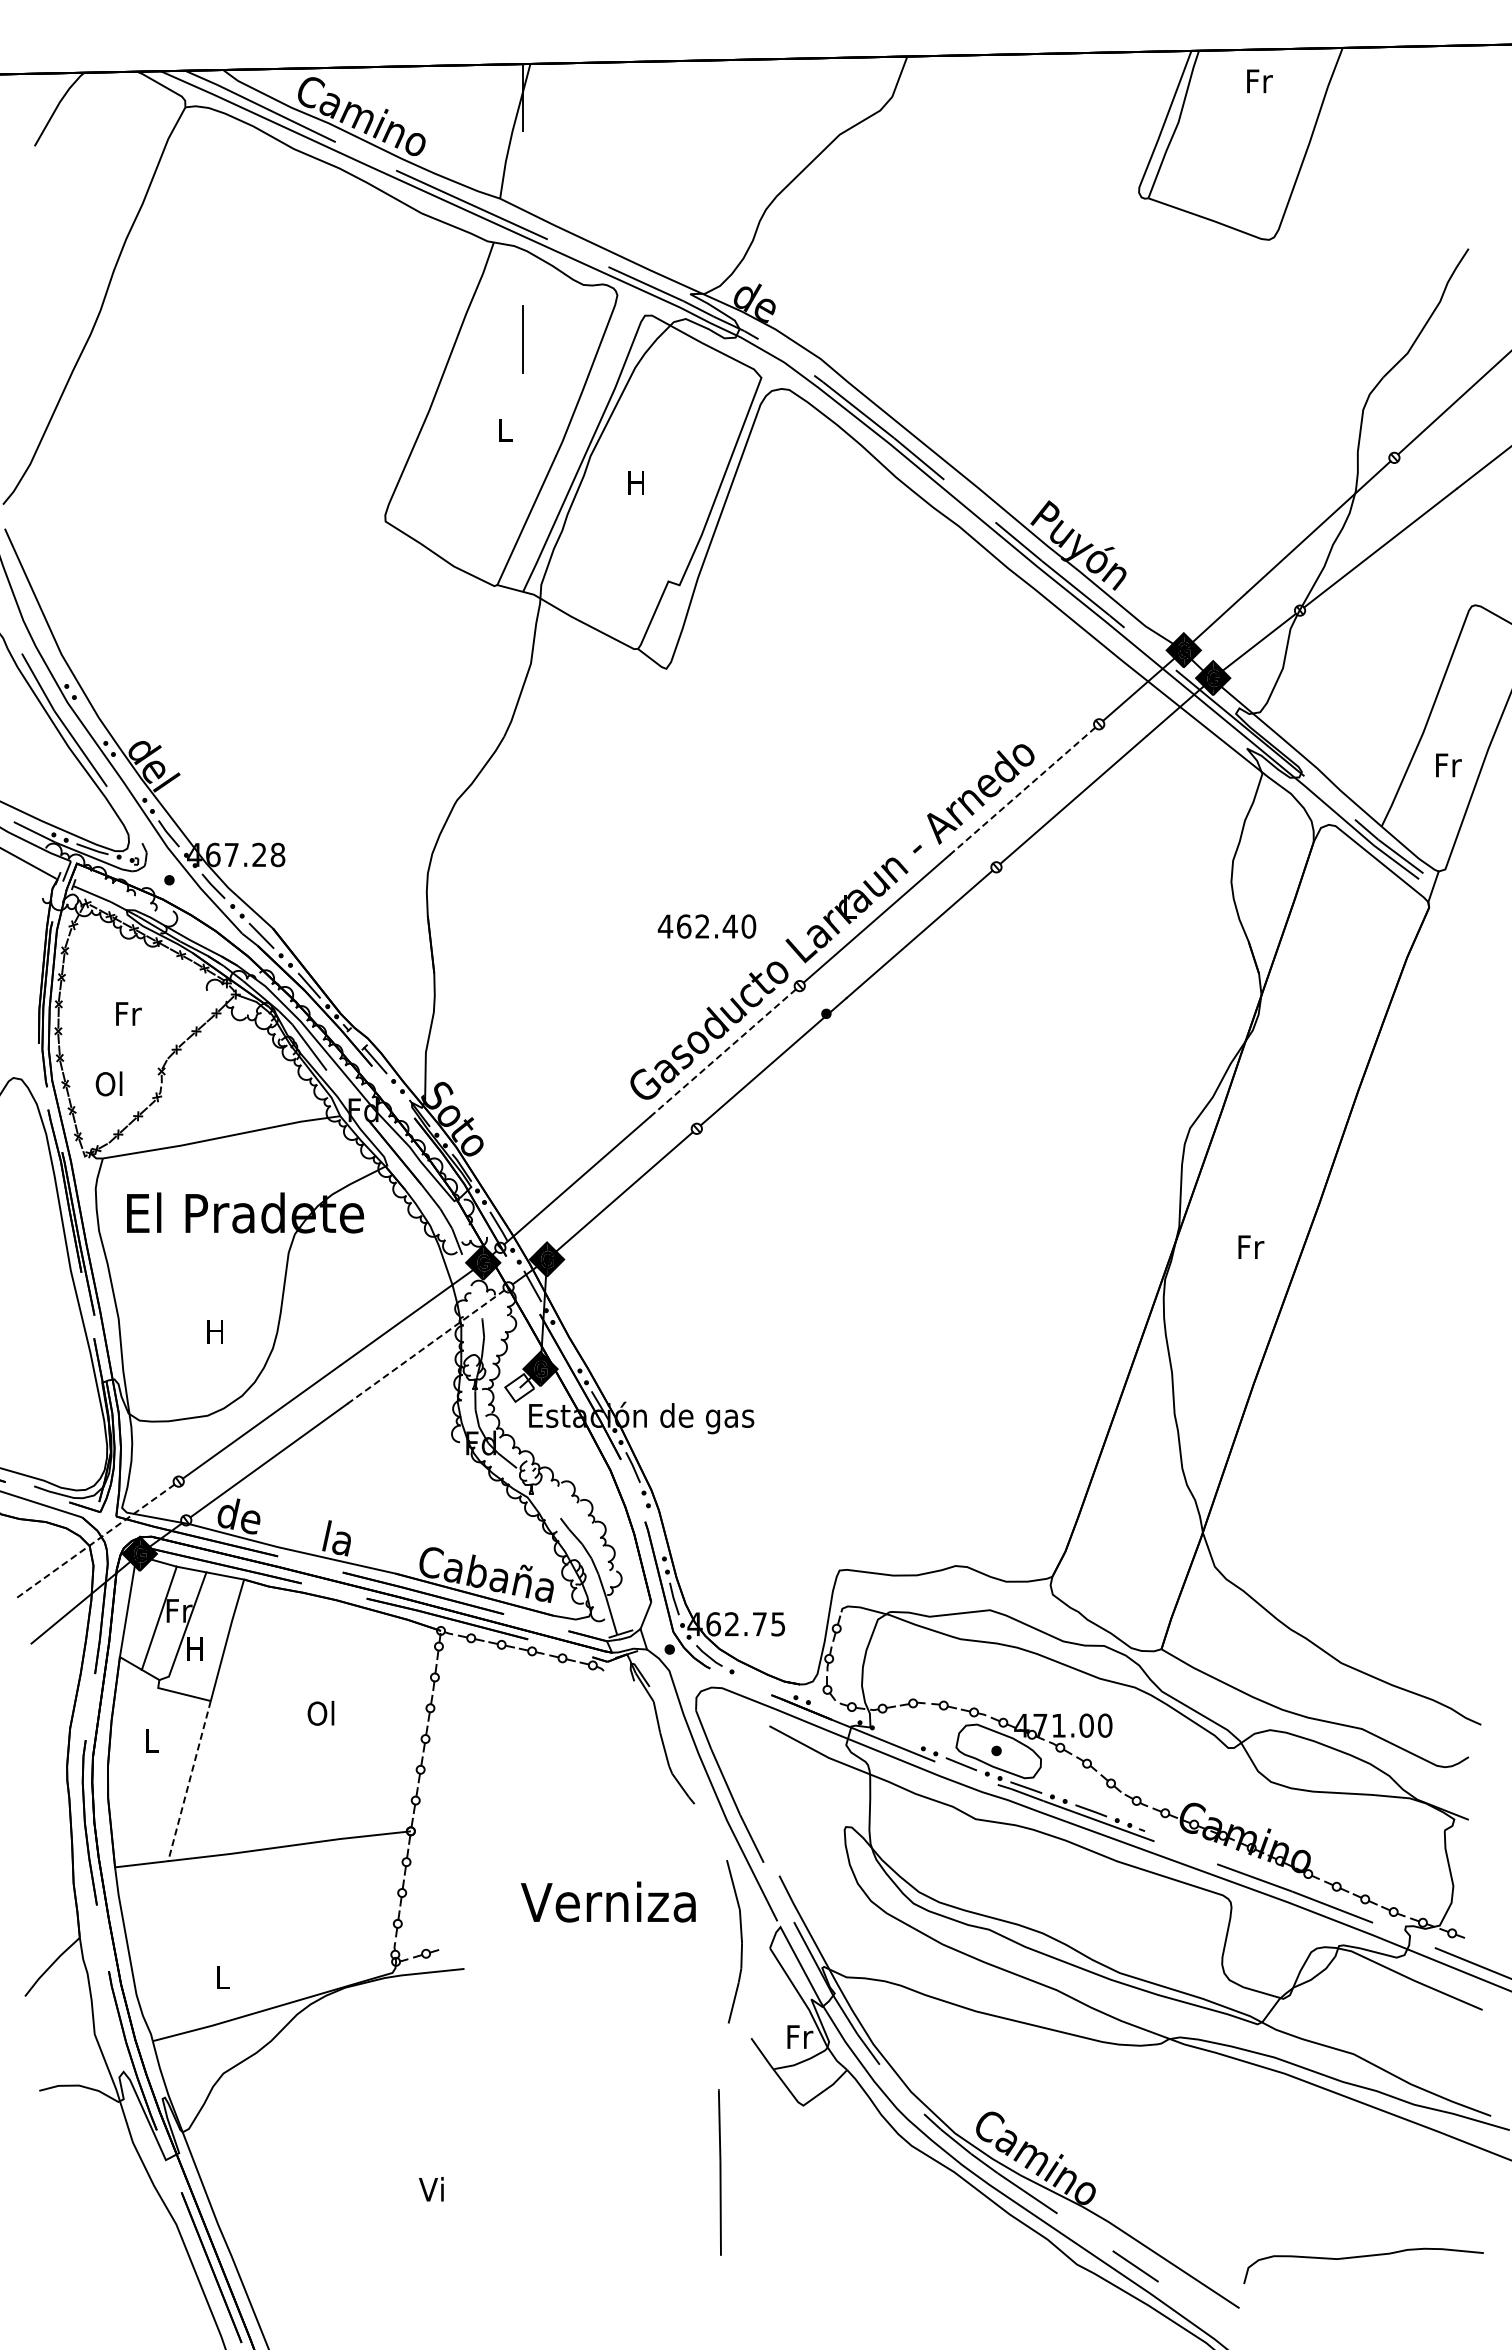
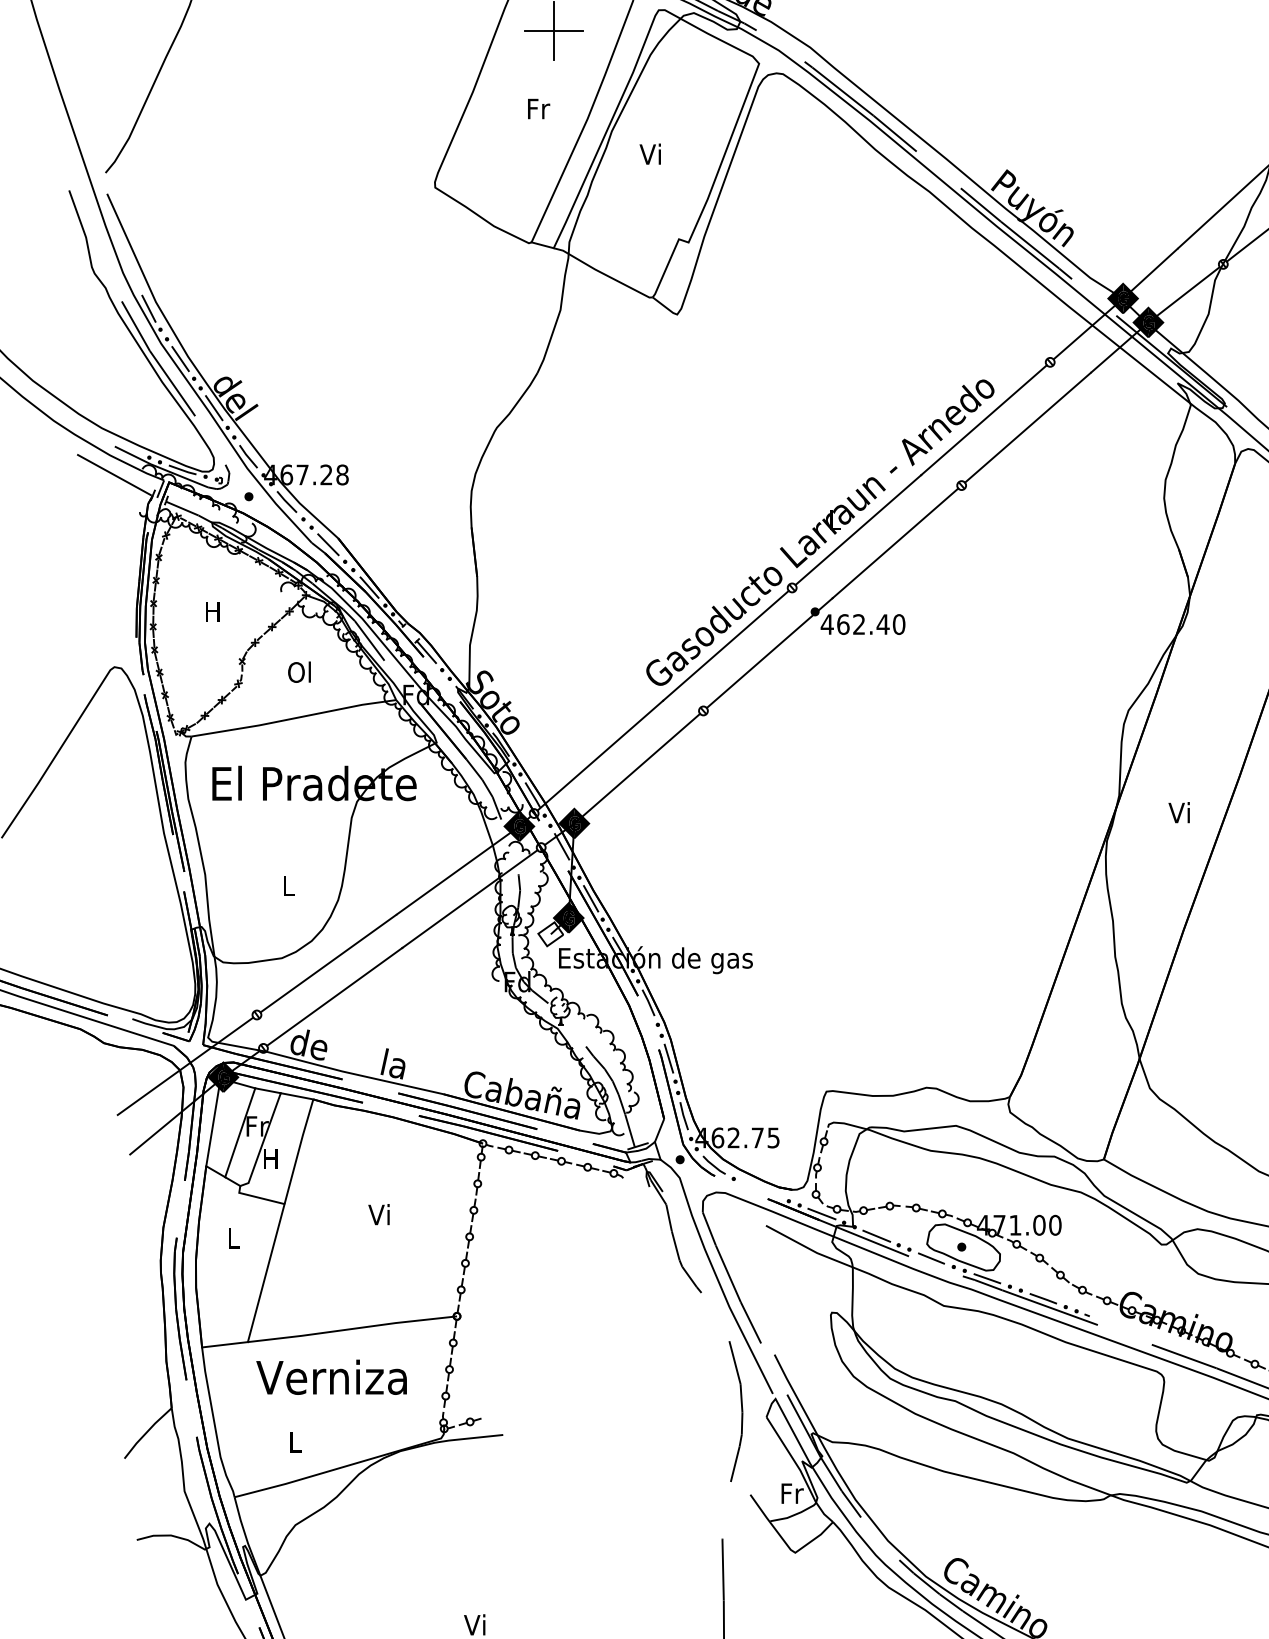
line: (522, 339) -> (553, 30), added
text: (505, 430) -> (538, 109), L -> Fr
text: (634, 482) -> (649, 153), H -> Vi
line: (53, 662) -> (149, 309), added
line: (89, 720) -> (180, 359), added
line: (128, 777) -> (213, 408), added
line: (1022, 791) -> (984, 420), dashed -> solid
text: (706, 926) -> (862, 624), moved
text: (128, 1013) -> (213, 611), Fr -> H
line: (722, 1053) -> (725, 646), dashed -> solid
text: (108, 1083) -> (298, 671), moved
text: (1250, 1246) -> (1180, 812), Fr -> Vi
text: (214, 1331) -> (287, 885), H -> L
line: (566, 1346) -> (591, 898), added
line: (425, 1347) -> (469, 899), dashed -> solid
line: (656, 1532) -> (668, 1058), added
line: (95, 1541) -> (185, 1066), dashed -> solid
text: (320, 1712) -> (379, 1213), Ol -> Vi
line: (833, 1712) -> (821, 1213), added
line: (897, 1737) -> (876, 1235), added
line: (189, 1781) -> (266, 1273), dashed -> solid
text: (608, 1901) -> (331, 1376), moved

